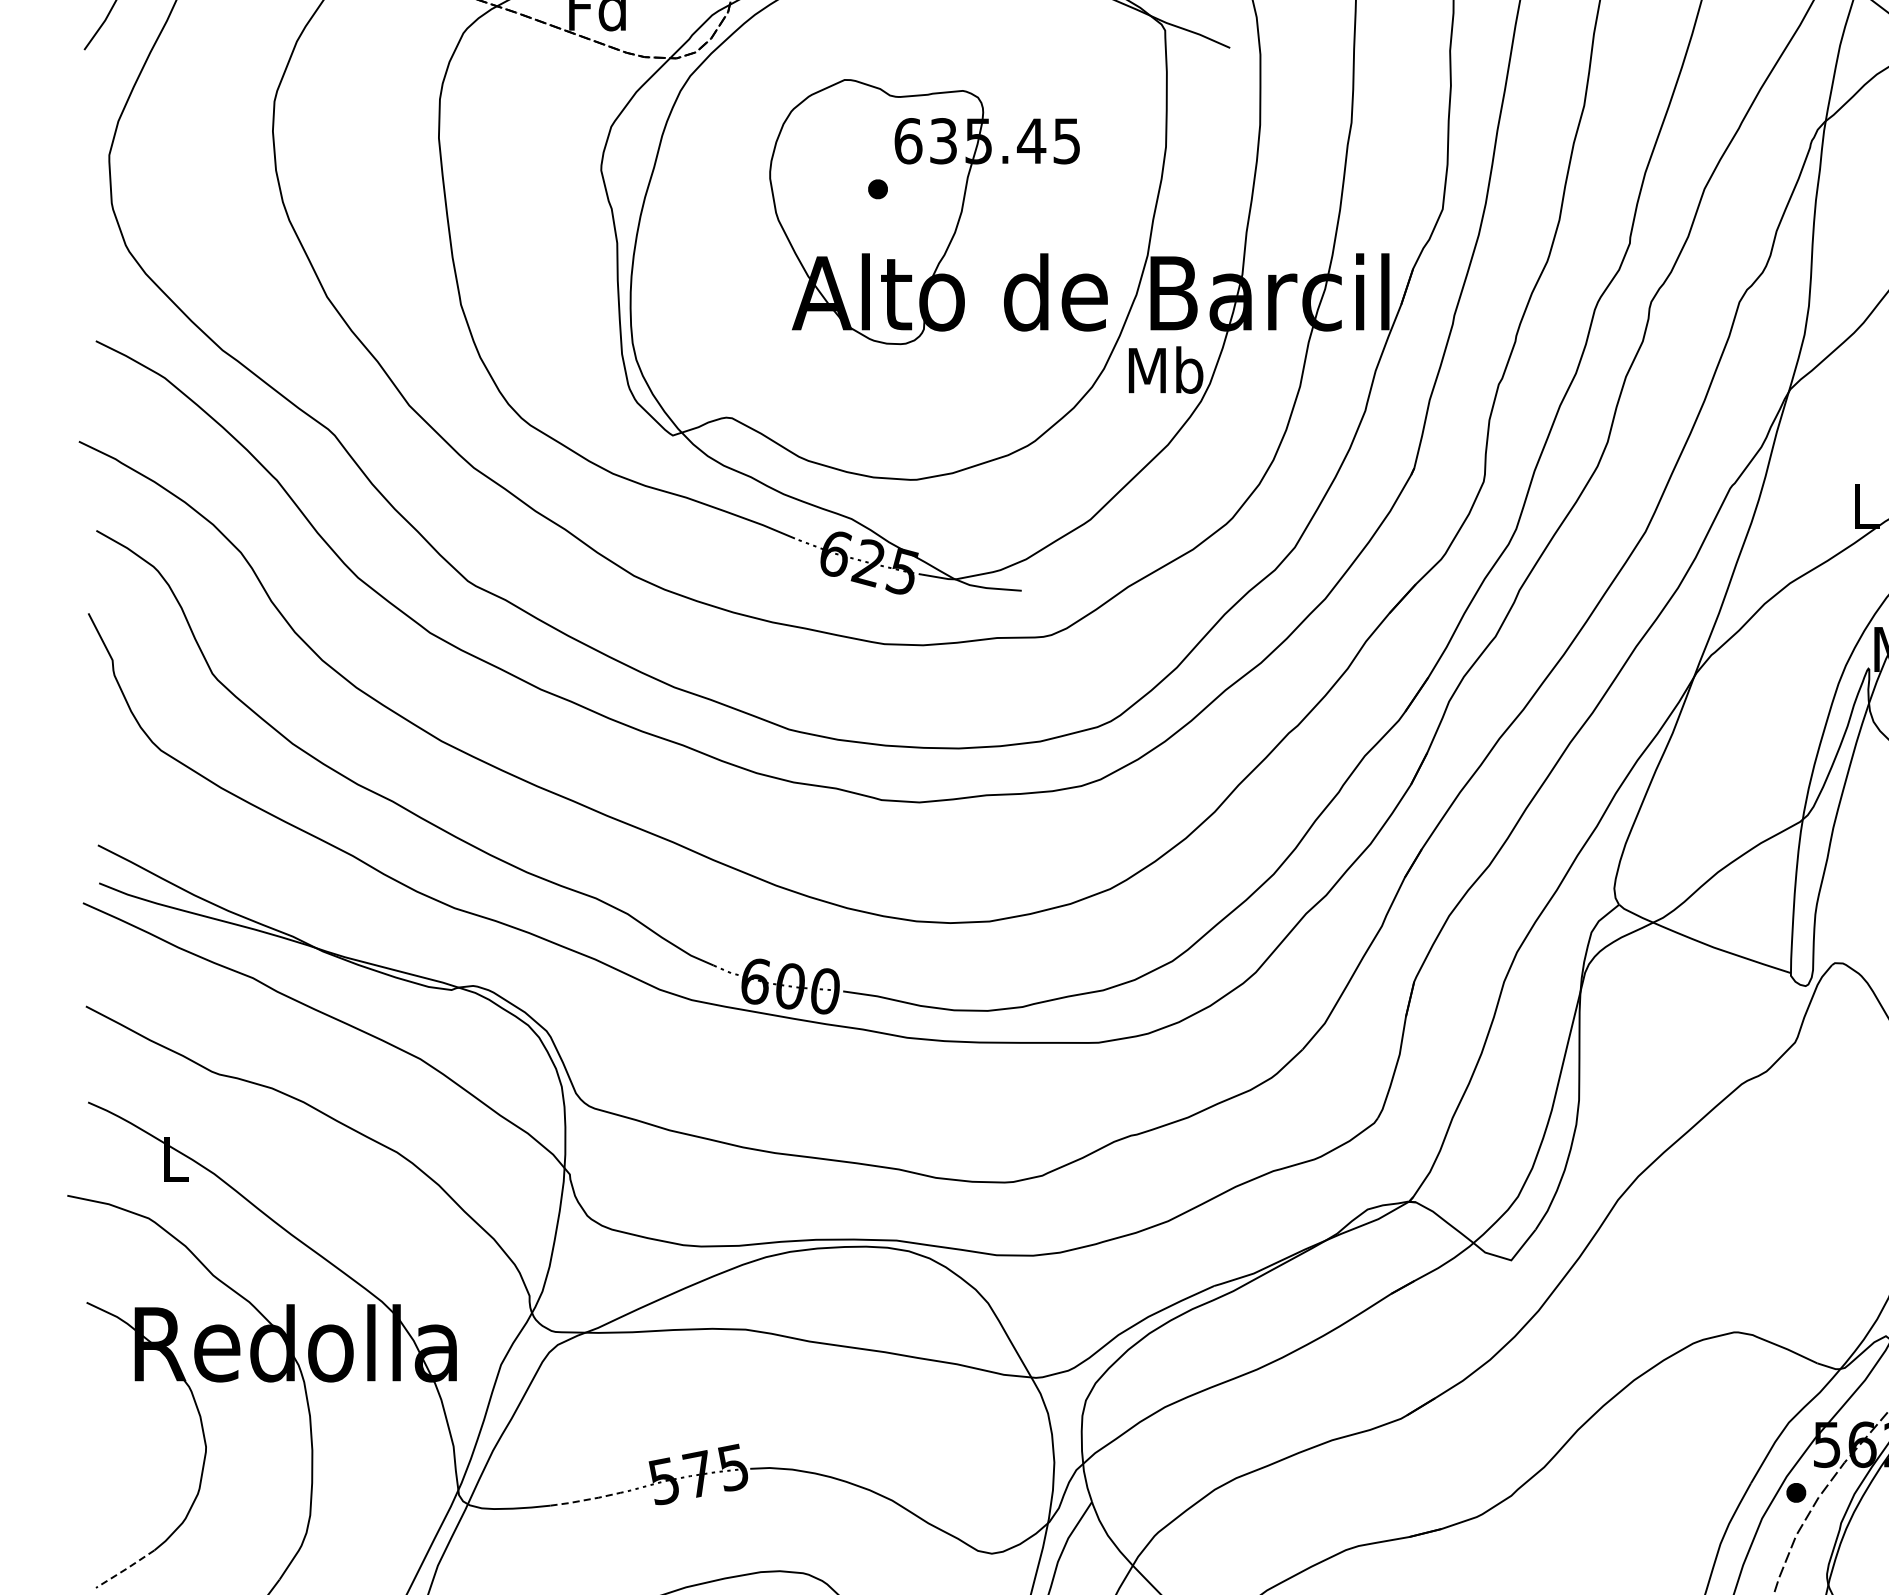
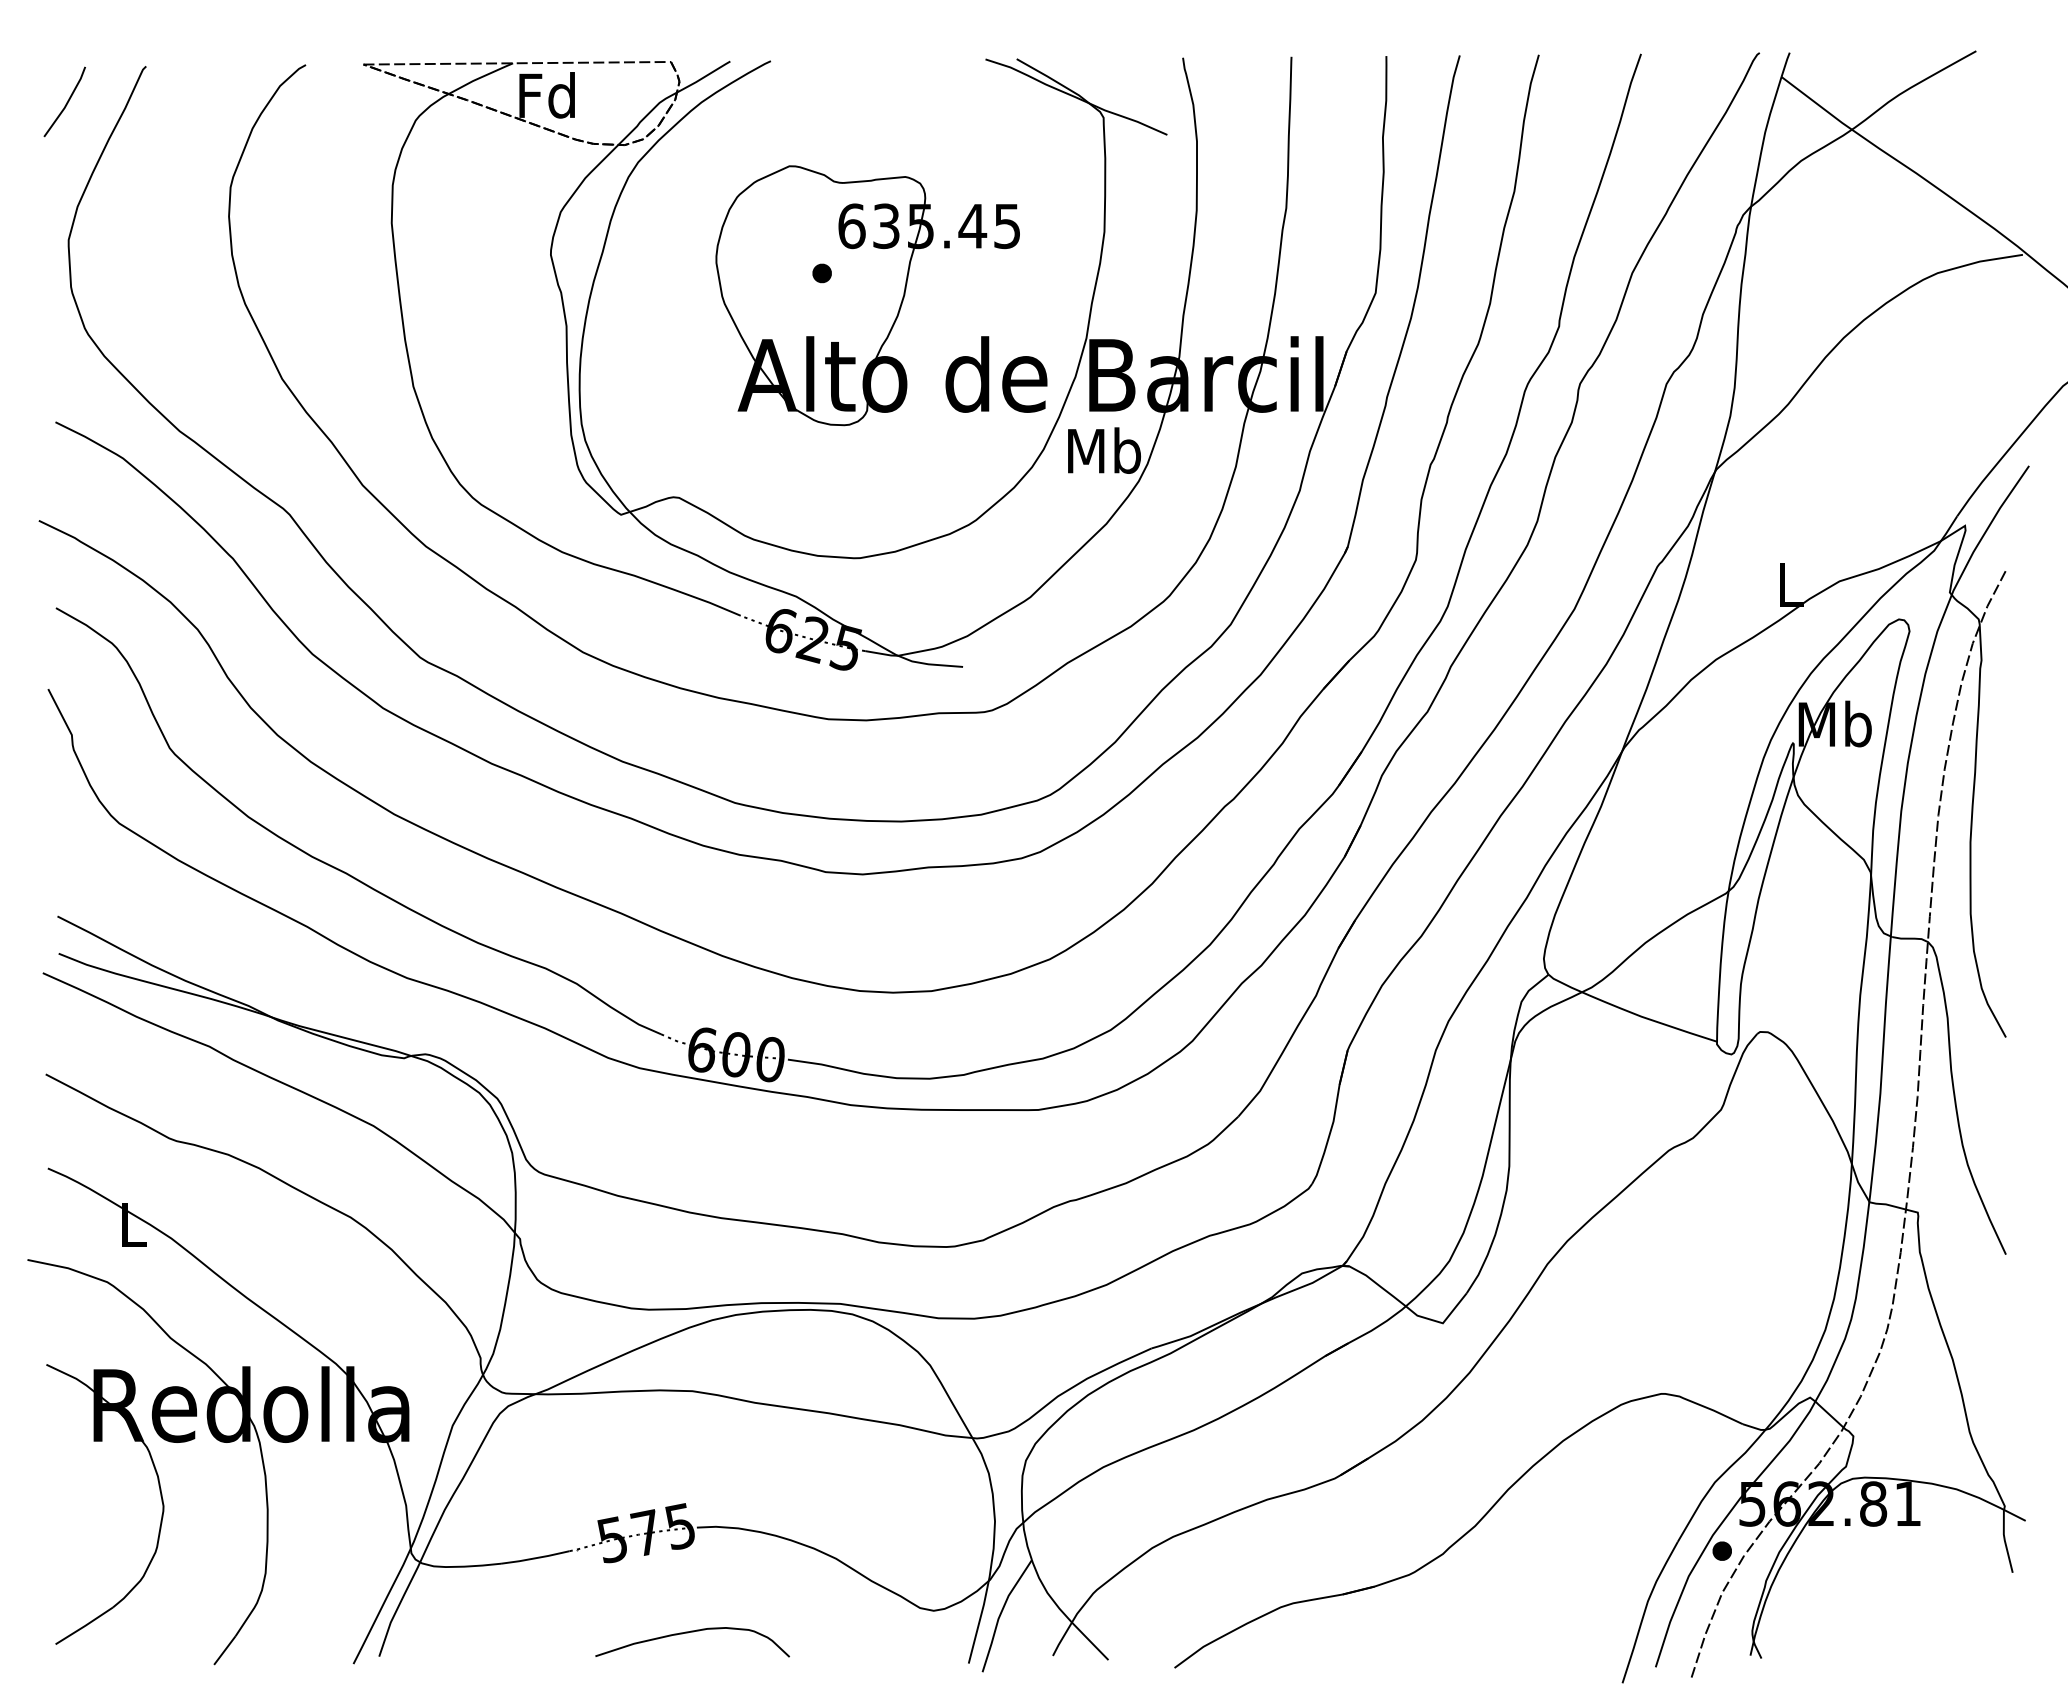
line: (585, 1500) -> (535, 1558), dashed -> solid
line: (125, 1569) -> (84, 1626), dashed -> solid

